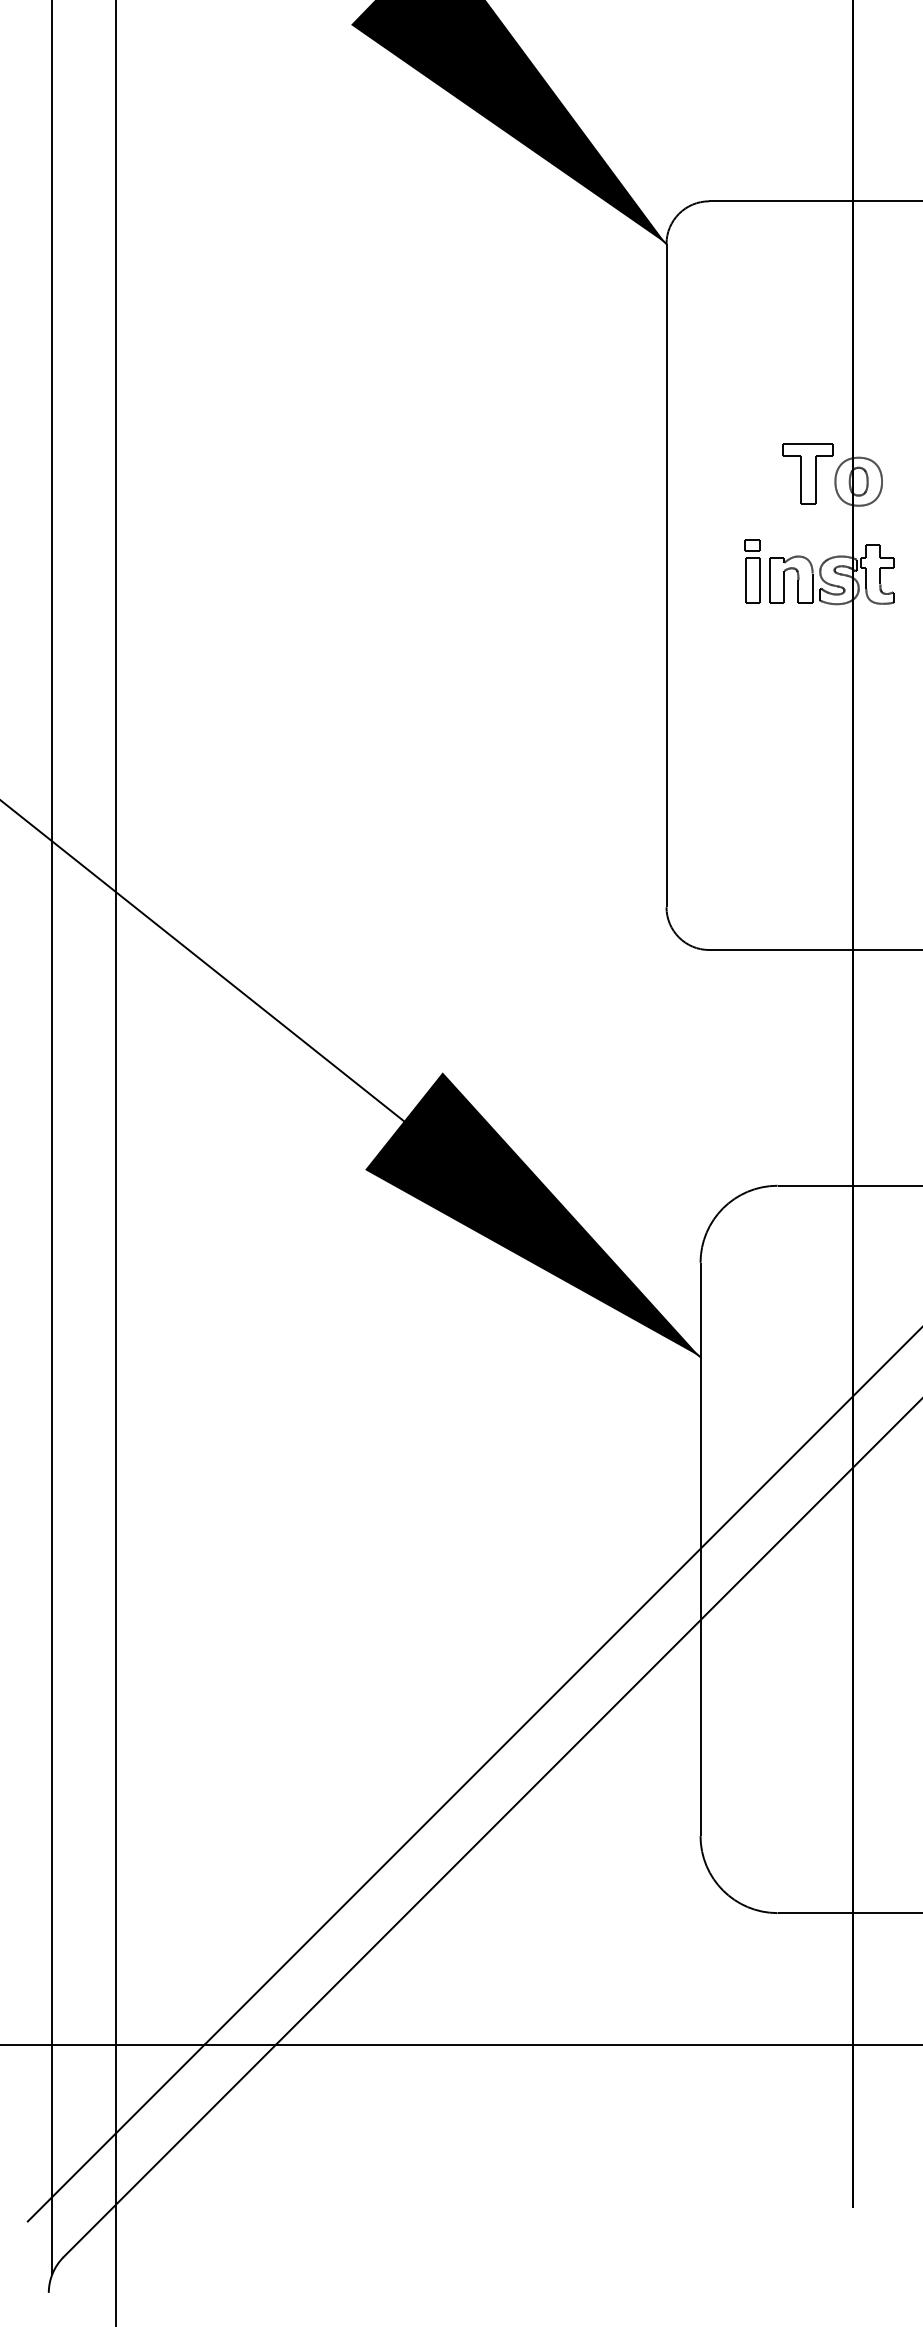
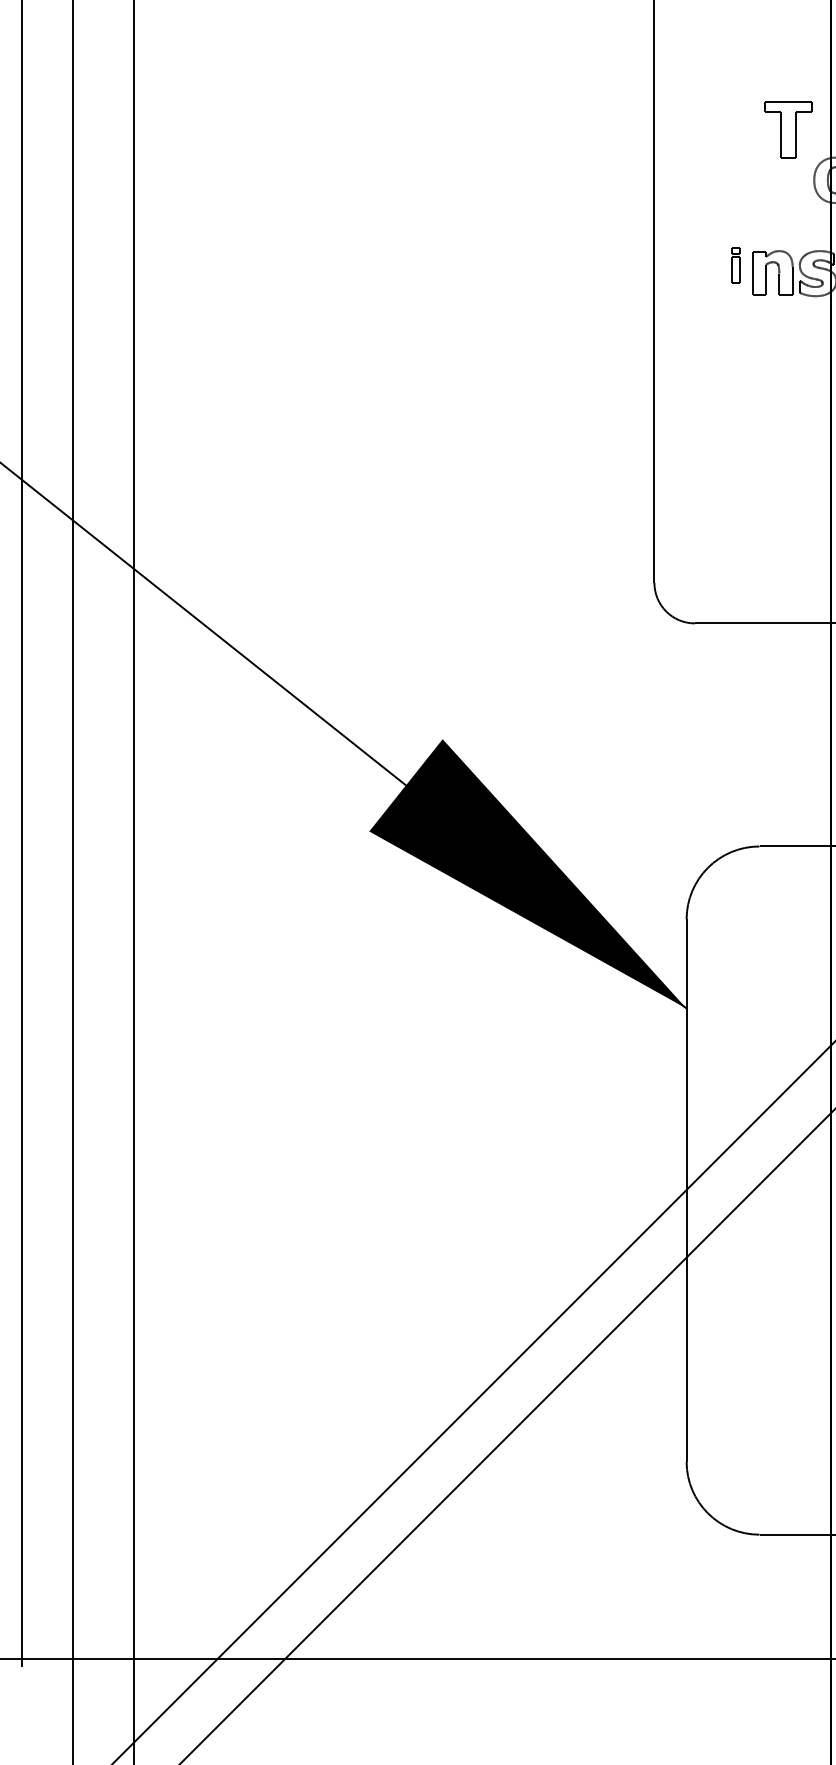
part: (807, 473) -> (787, 129), moved
part: (752, 571) -> (735, 265), size x0.6

